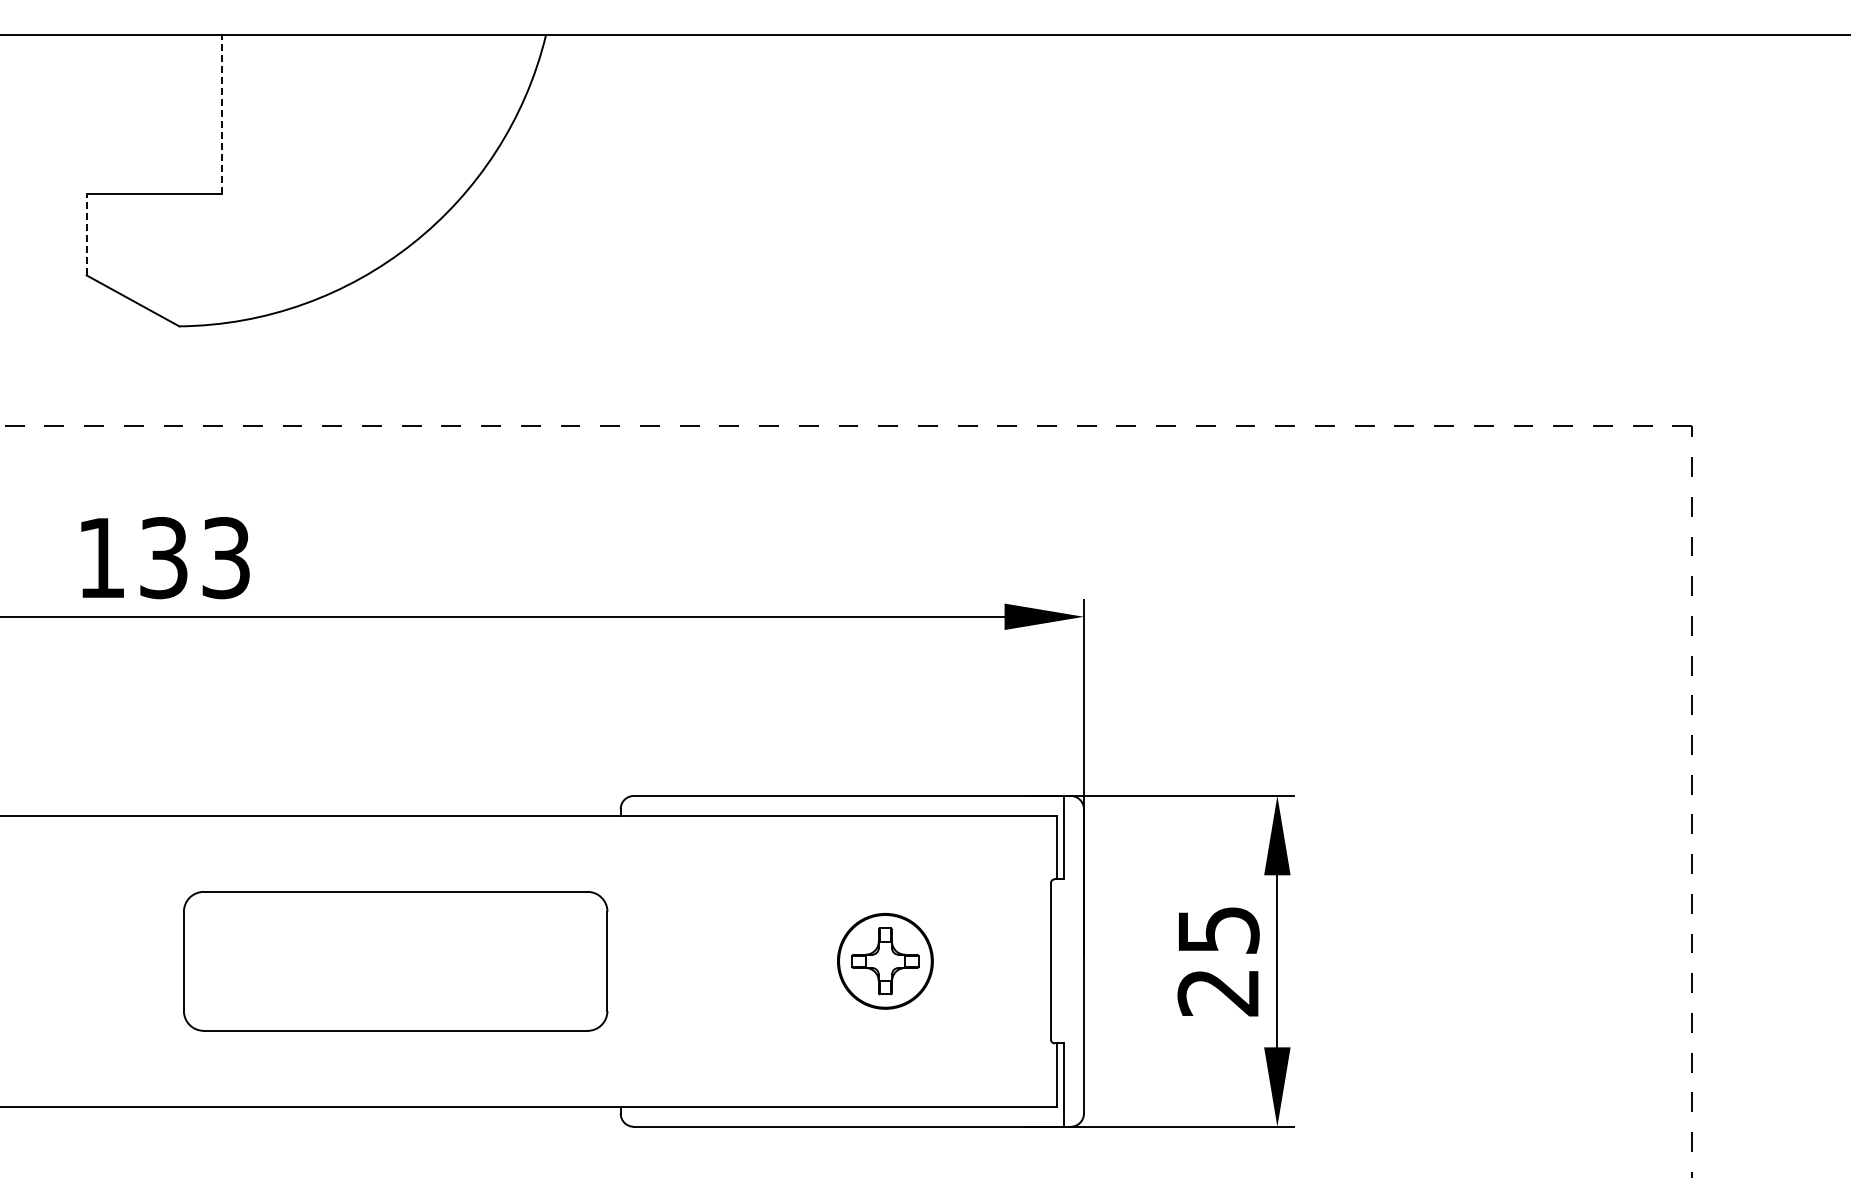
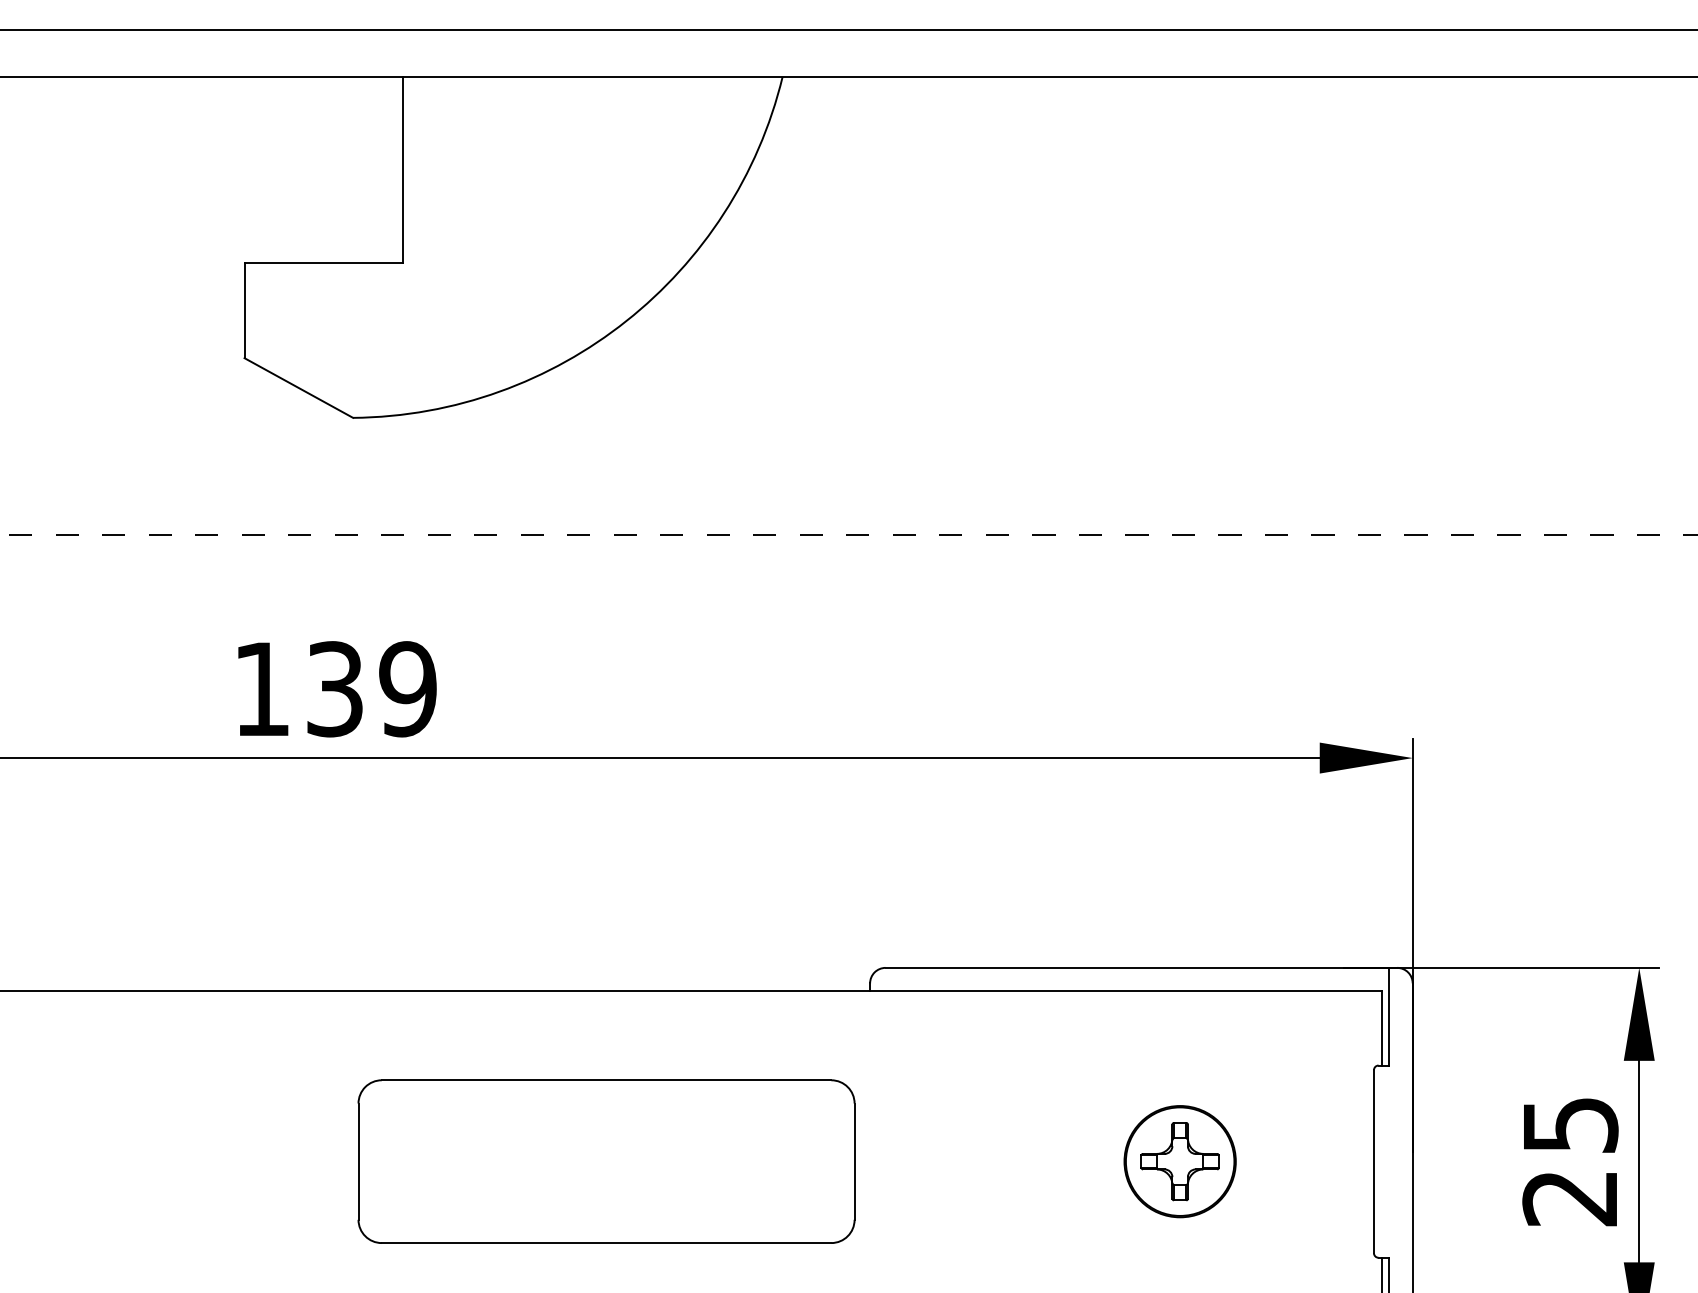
line: (221, 114) -> (402, 169), dashed -> solid
line: (86, 234) -> (244, 310), dashed -> solid
text: (225, 558) -> (407, 689), 133 -> 139

